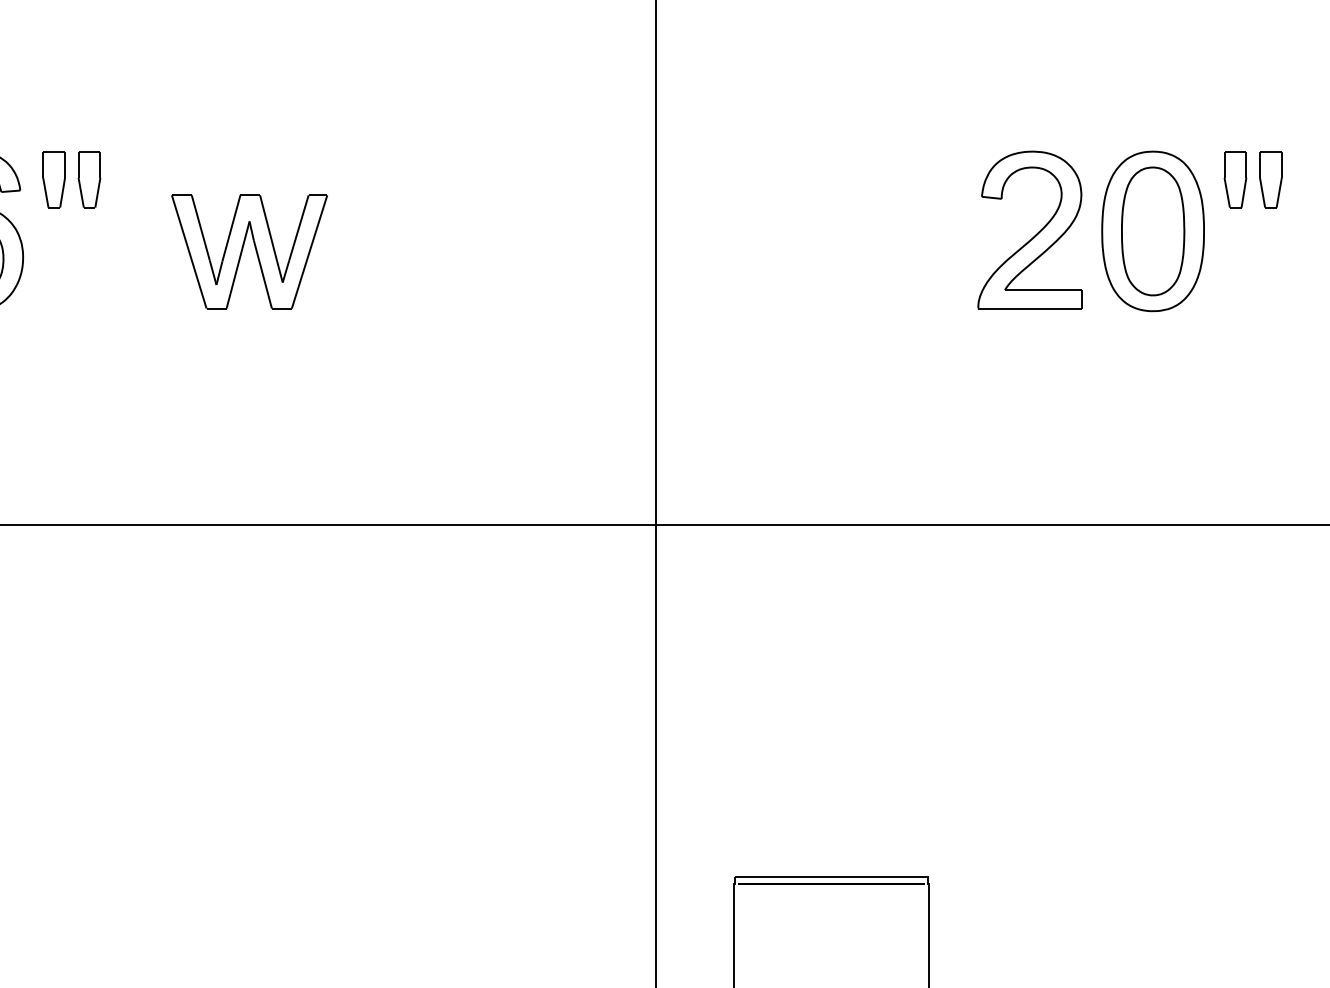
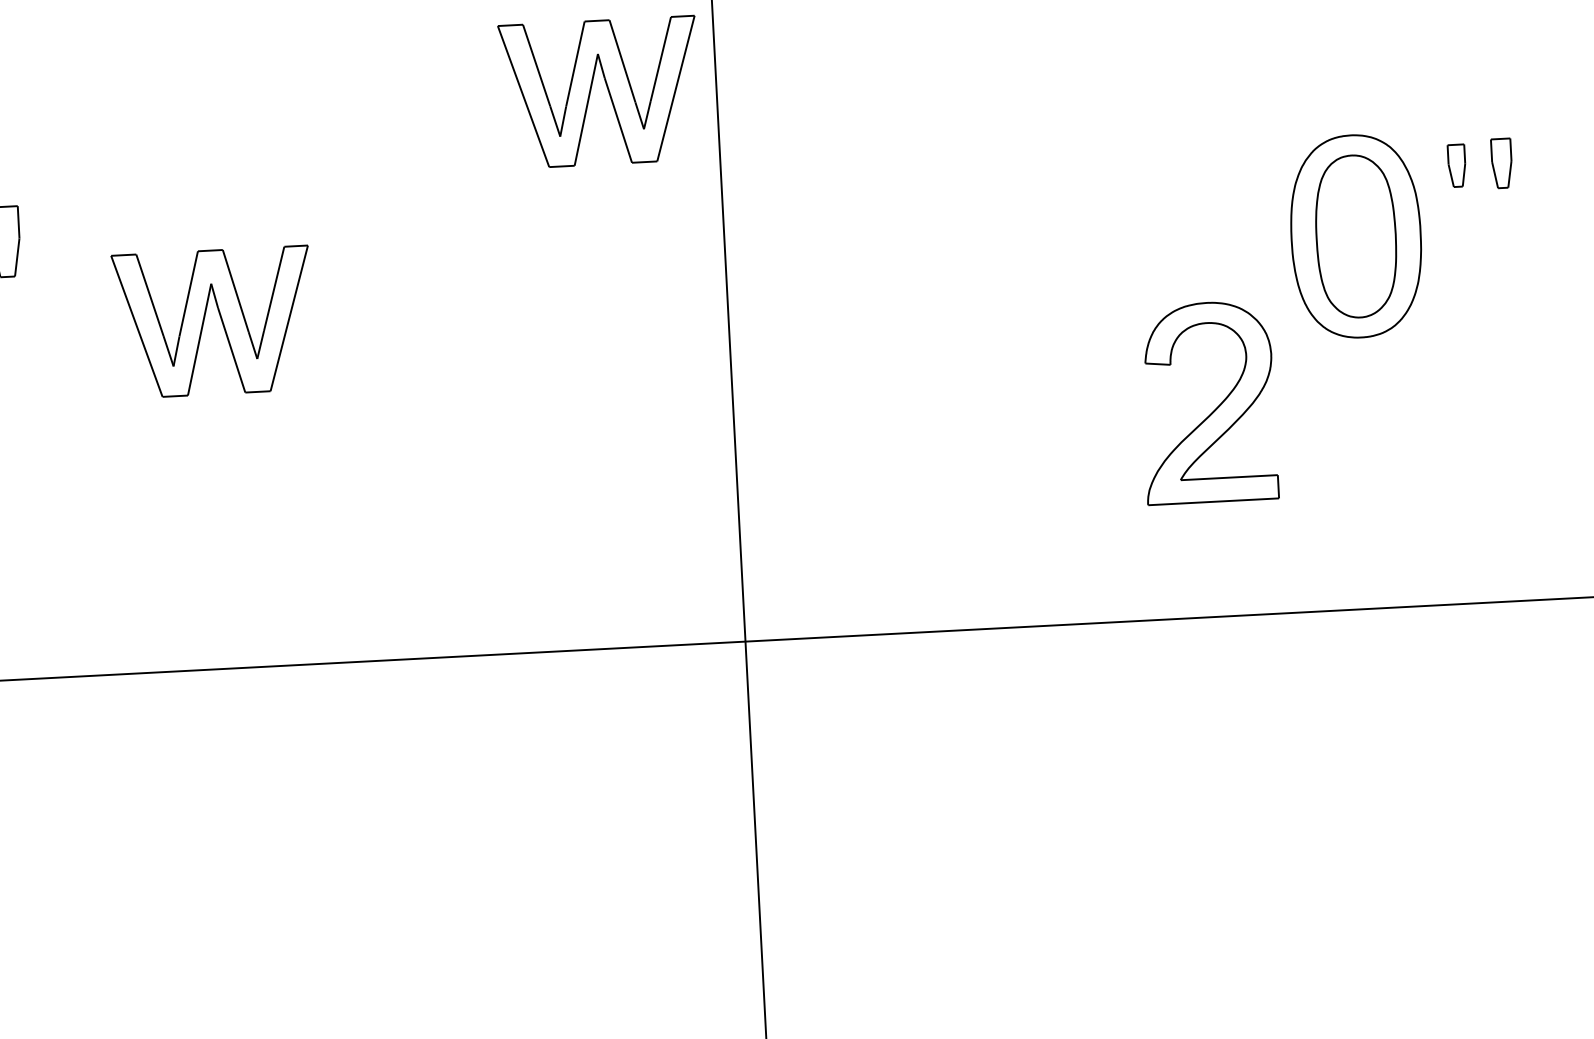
part: (563, 86) -> (599, 92), added
part: (1235, 179) -> (1457, 165), size x0.6
part: (1270, 179) -> (1501, 162), size x0.7
part: (1035, 234) -> (1215, 407), moved

